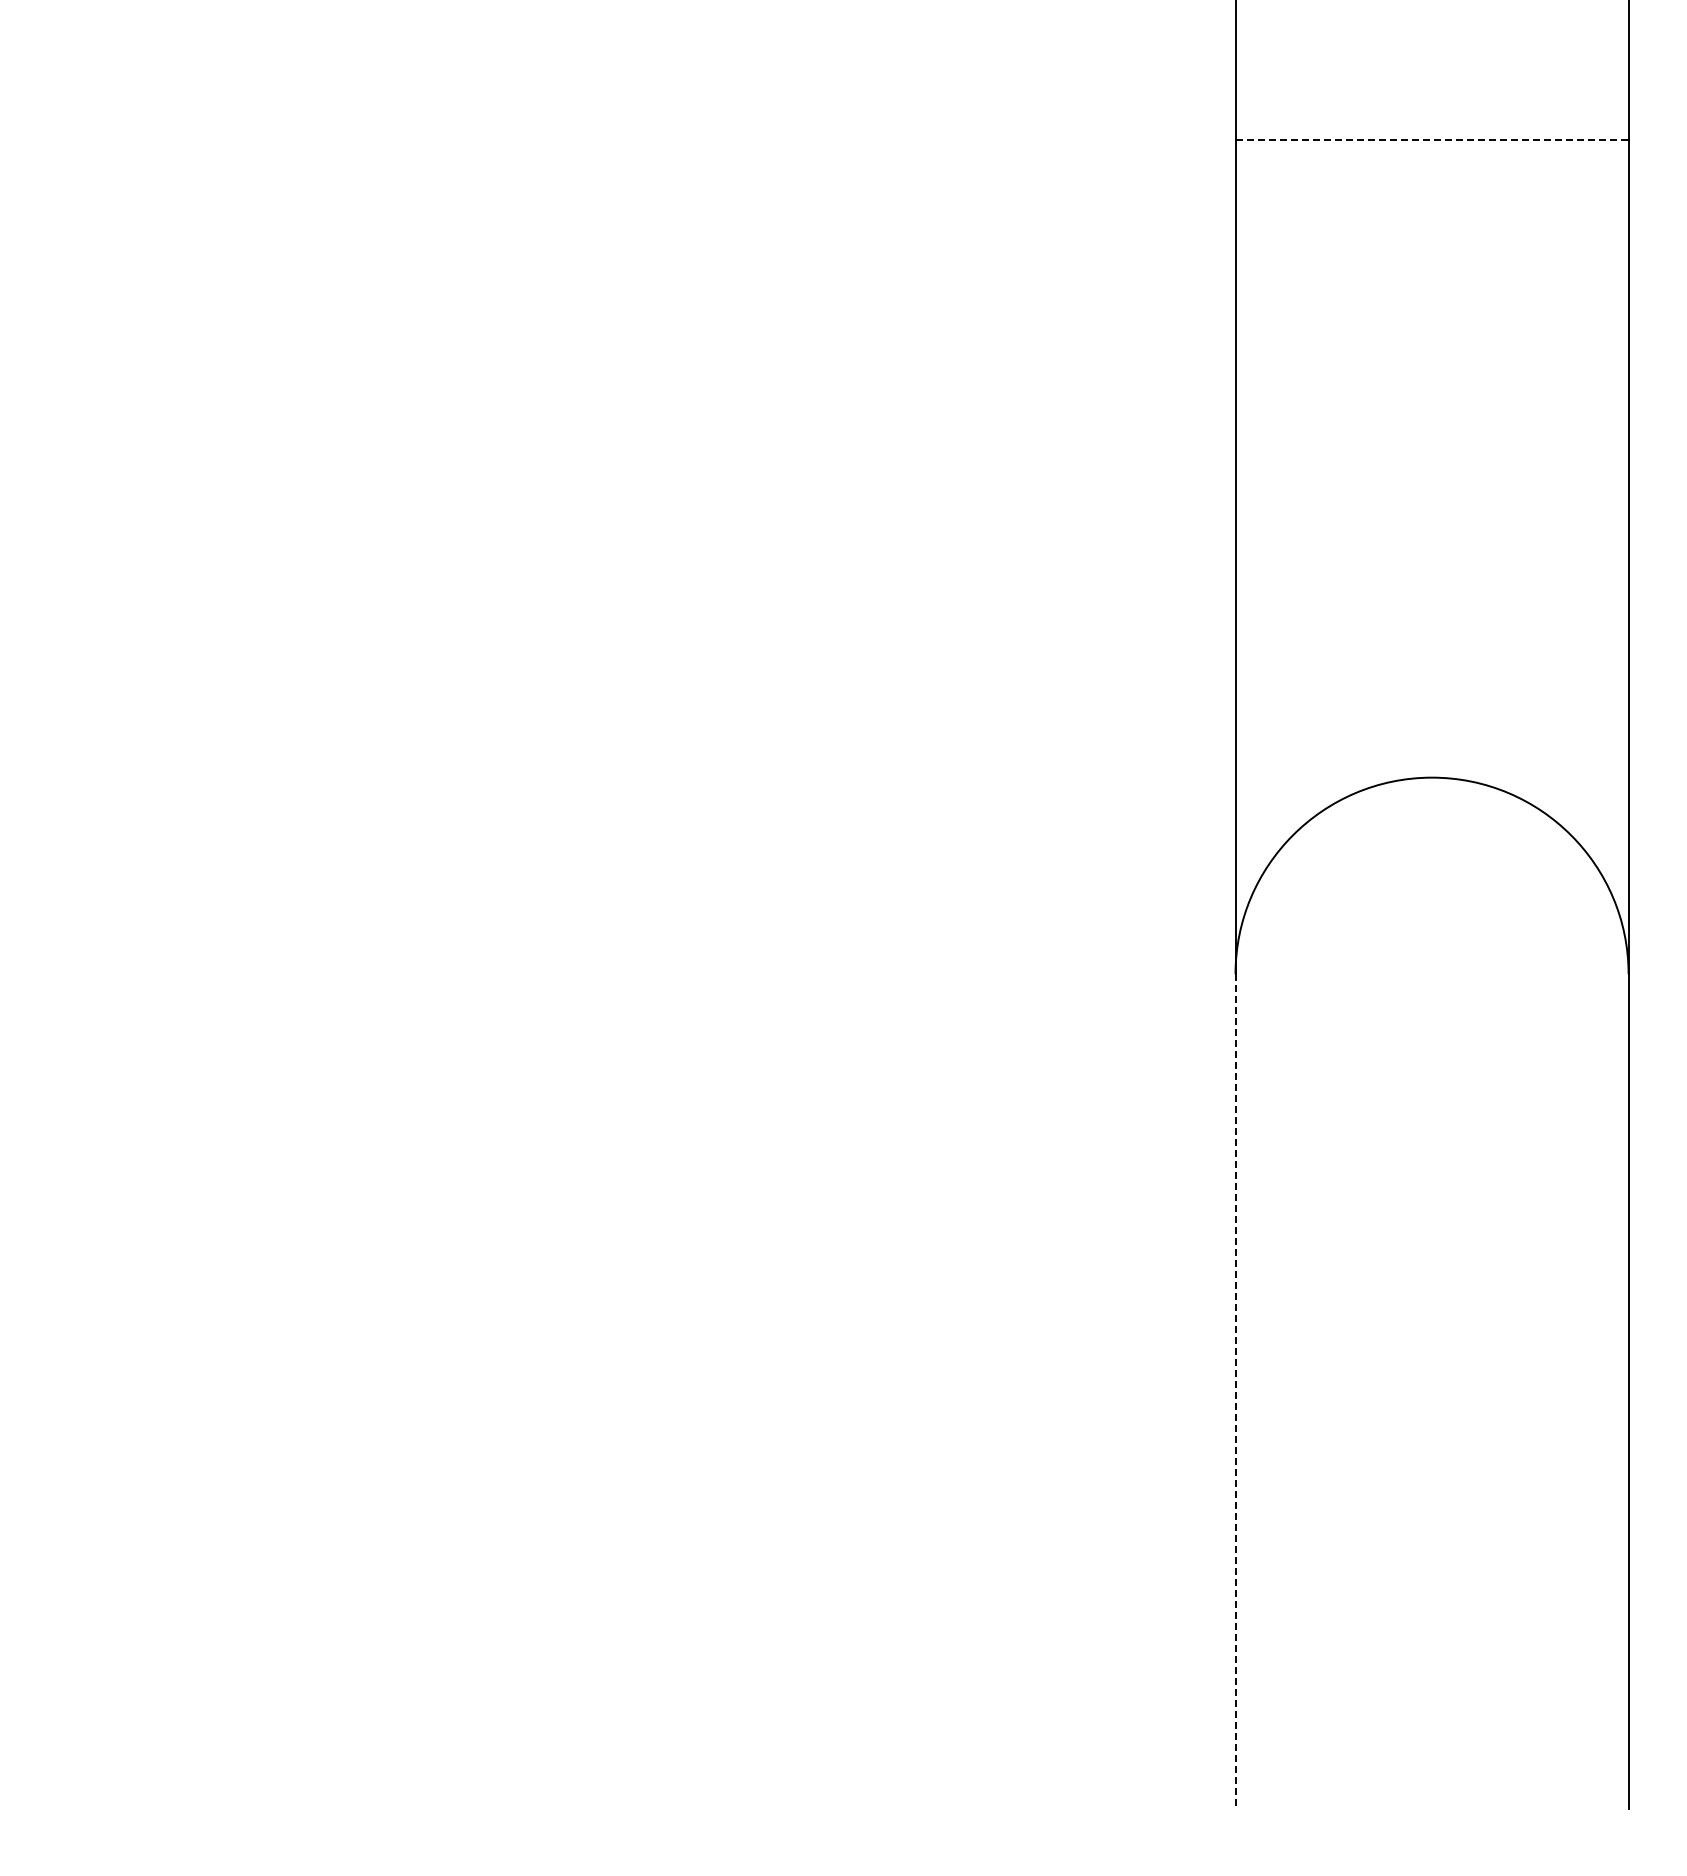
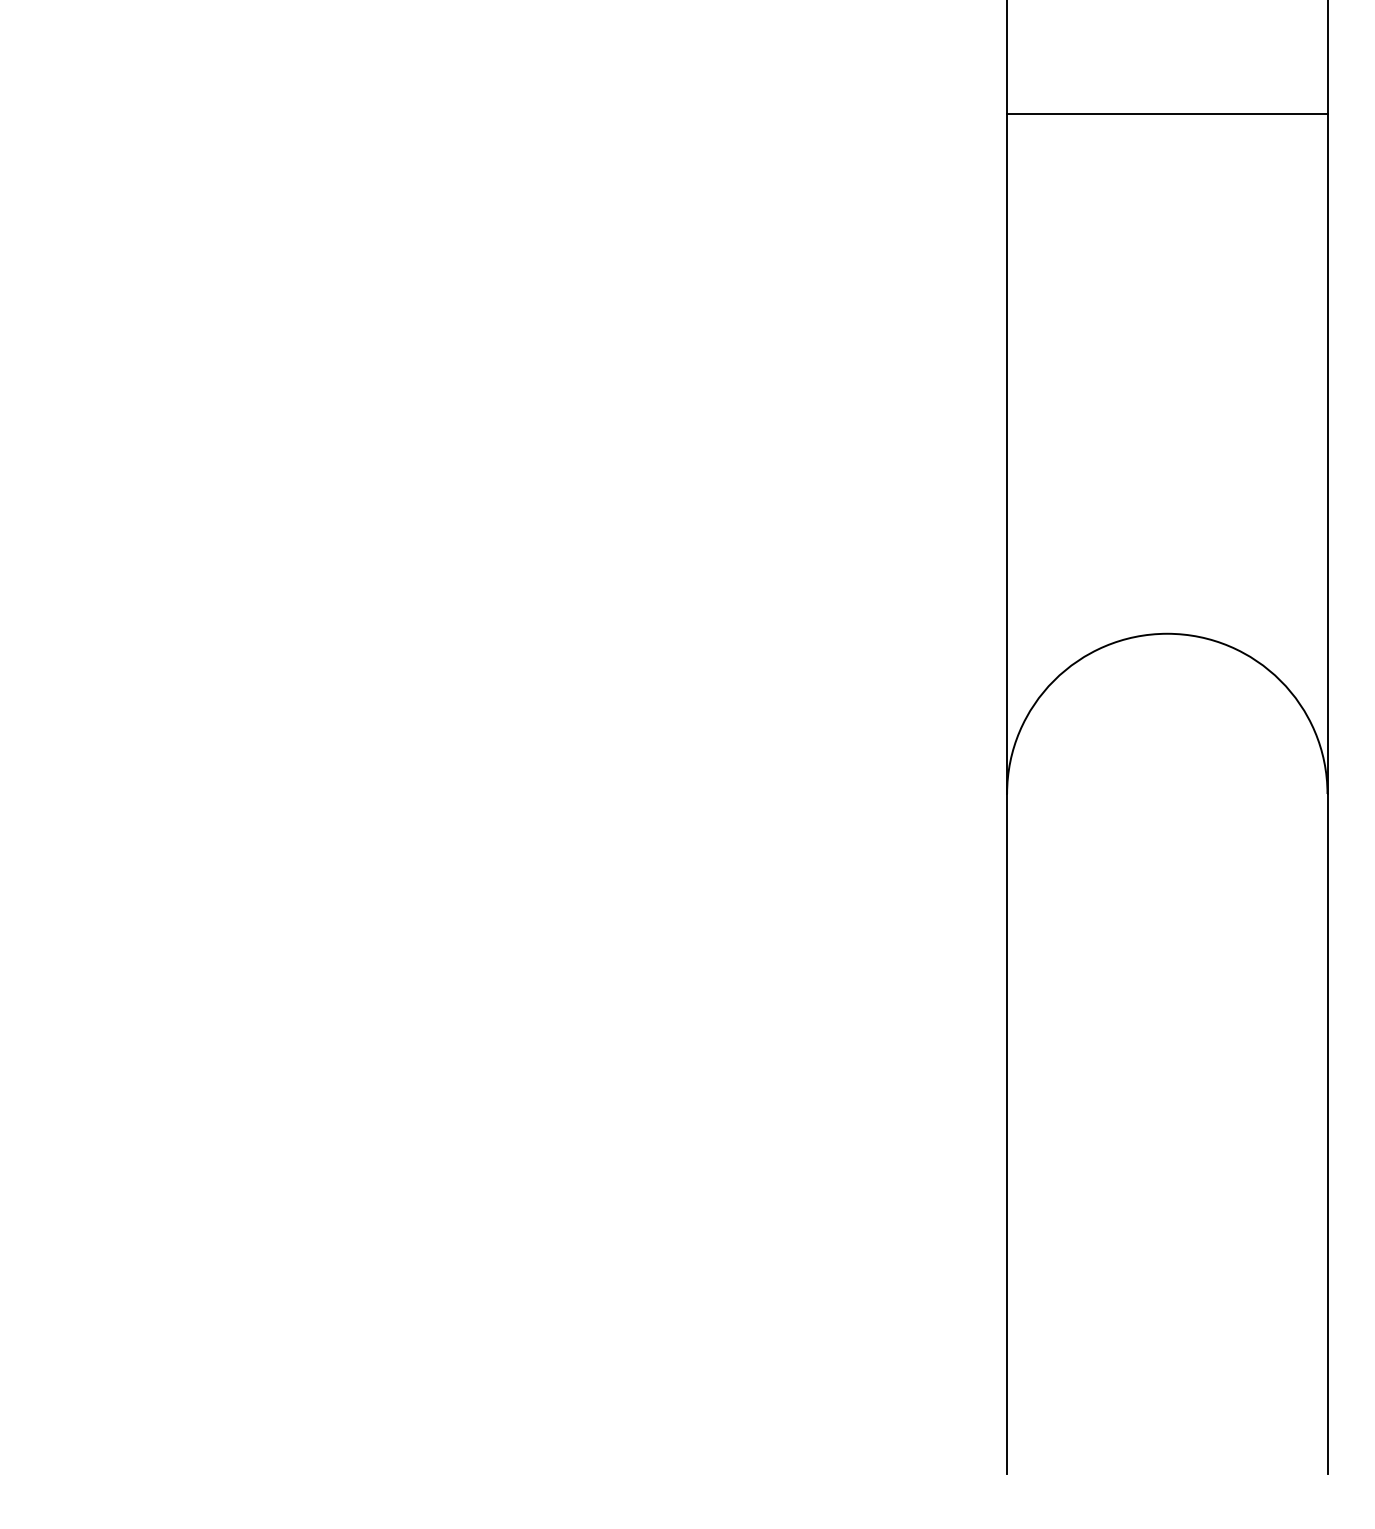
line: (1432, 139) -> (1167, 113), dashed -> solid
line: (1235, 1391) -> (1007, 1134), dashed -> solid

